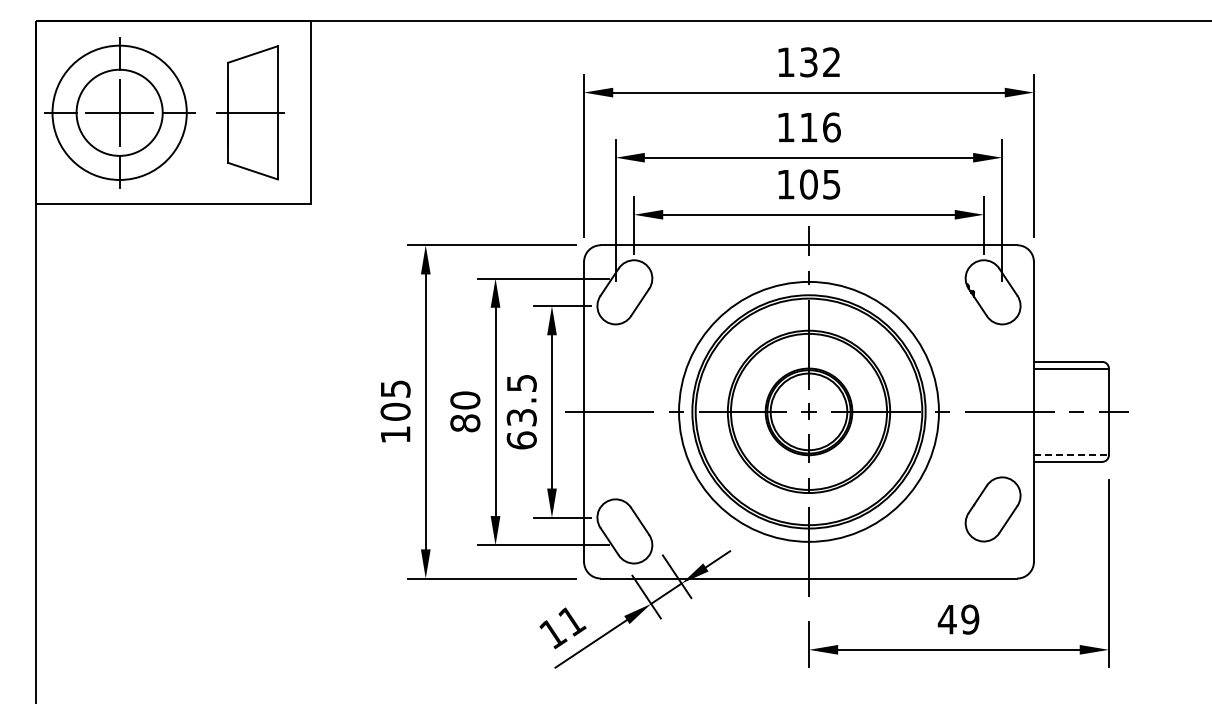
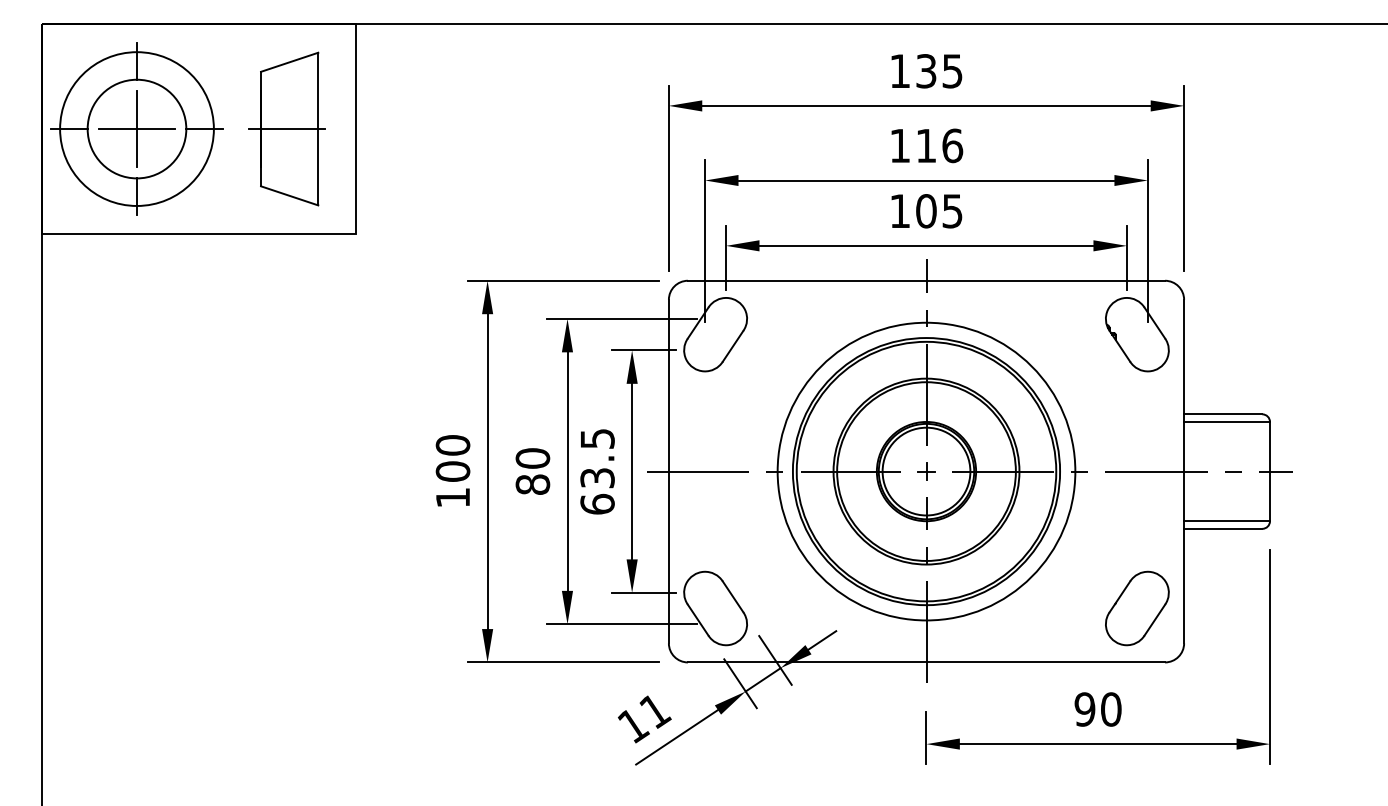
text: (831, 62) -> (952, 71), 132 -> 135
text: (395, 388) -> (452, 444), 105 -> 100
line: (1071, 455) -> (1227, 521), dashed -> solid
part: (992, 509) -> (1136, 608), moved
text: (958, 619) -> (1097, 709), 49 -> 90

